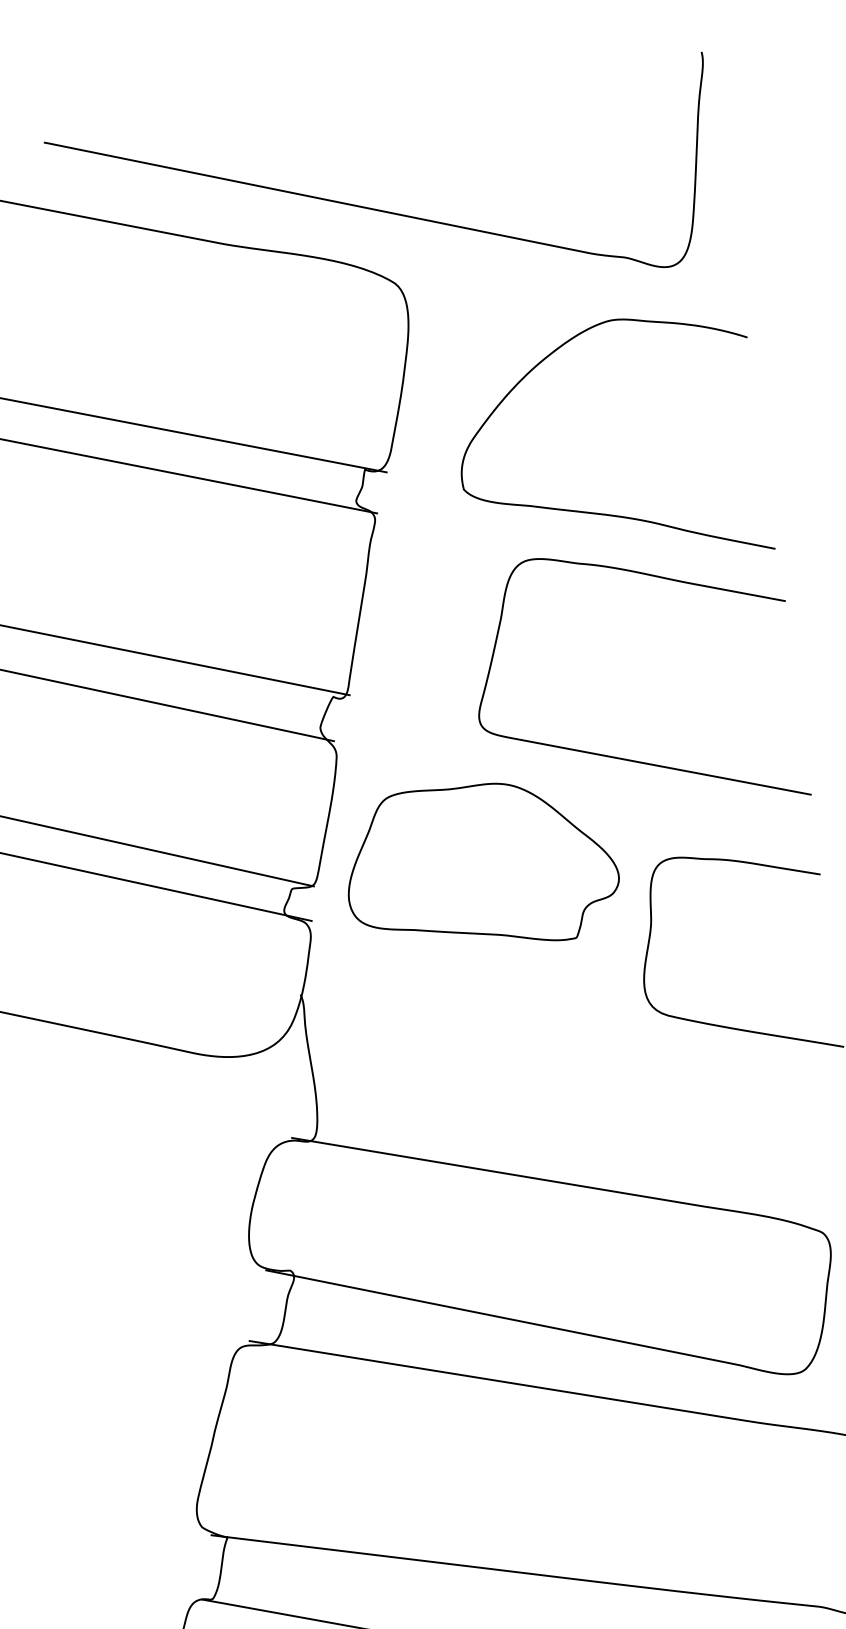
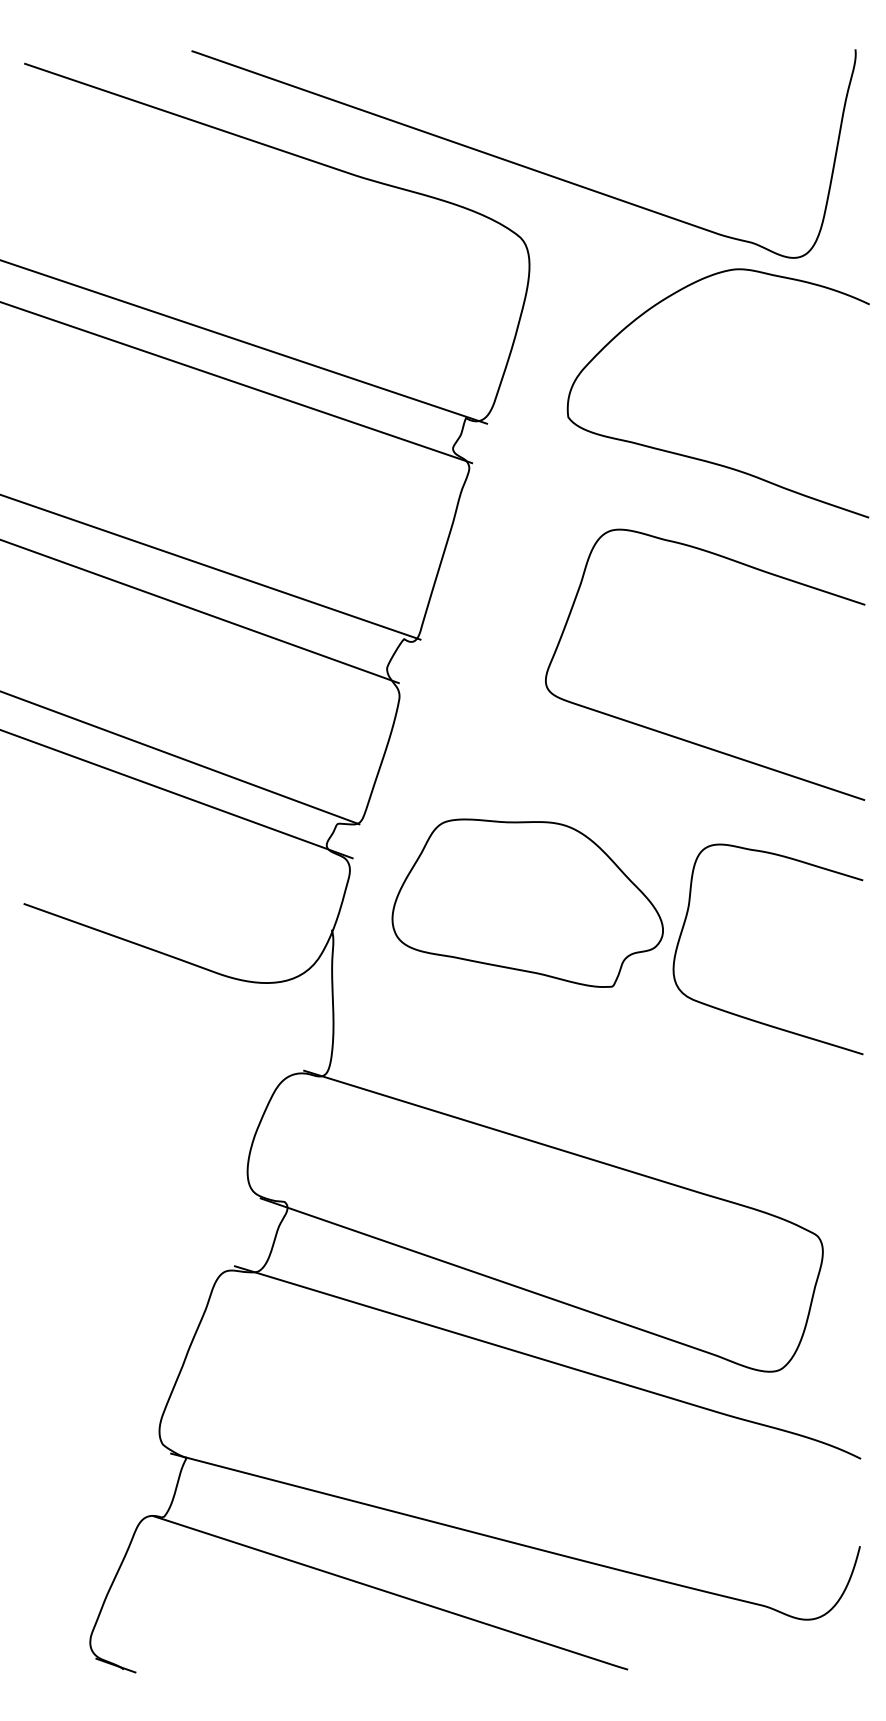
curve: (599, 512) -> (699, 458), moved
part: (480, 866) -> (527, 902), moved

